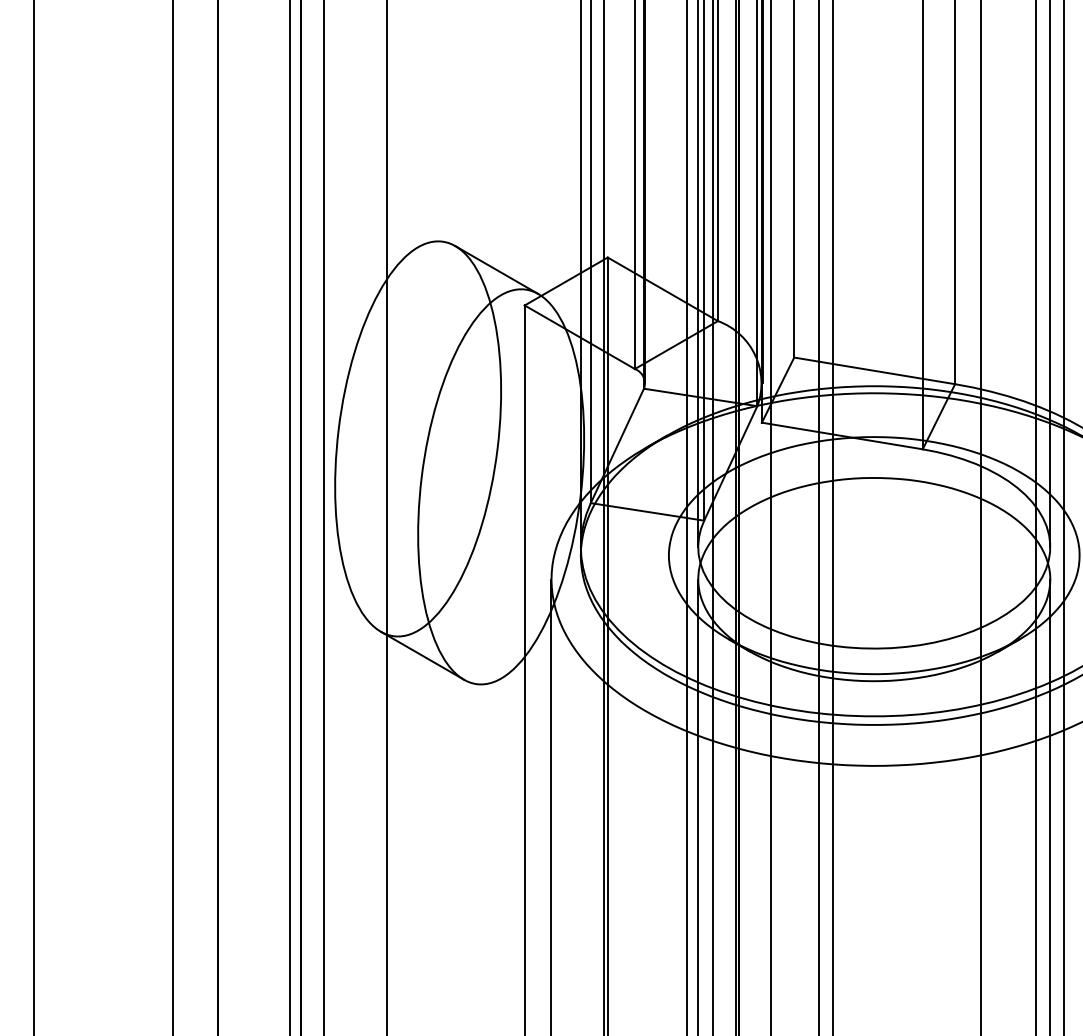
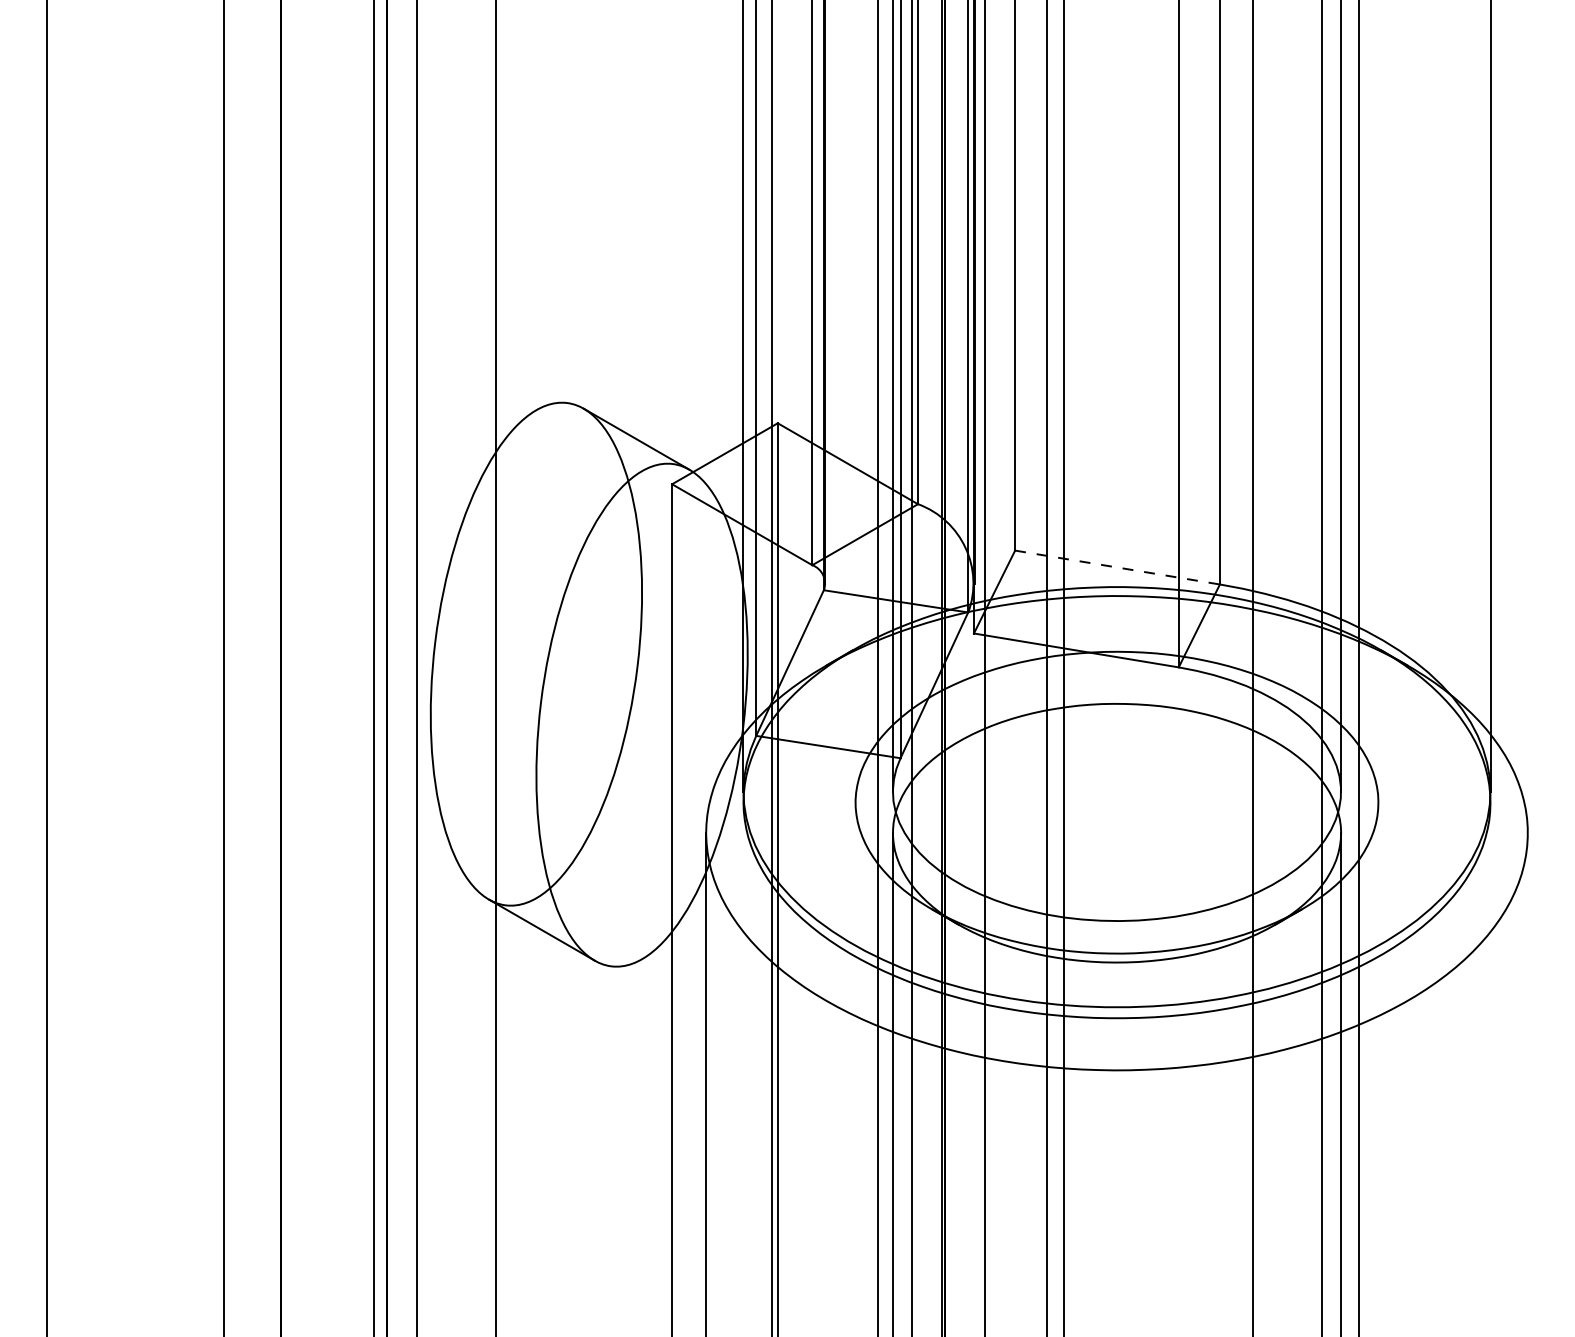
line: (874, 370) -> (1117, 567), solid -> dashed

